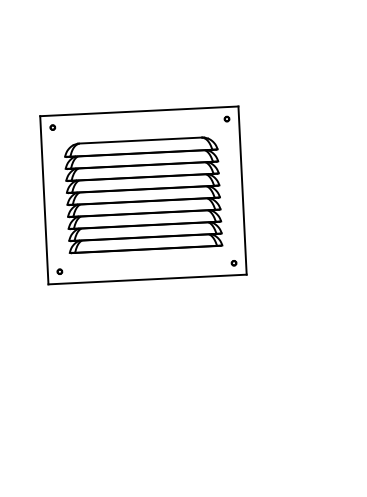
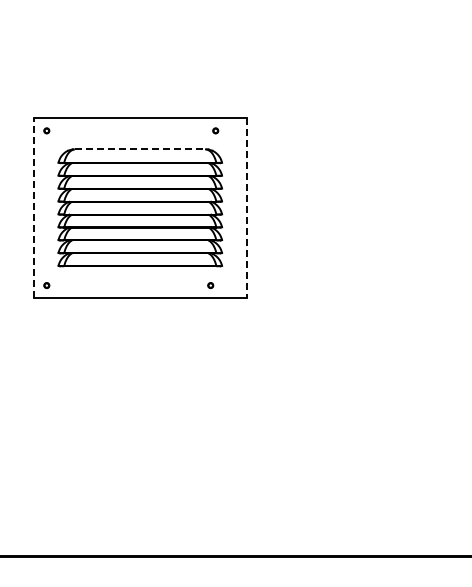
part: (226, 118) -> (215, 130), moved
line: (140, 140) -> (140, 149), solid -> dashed
line: (242, 190) -> (246, 208), solid -> dashed
line: (43, 199) -> (33, 207), solid -> dashed
part: (233, 263) -> (210, 285), moved

